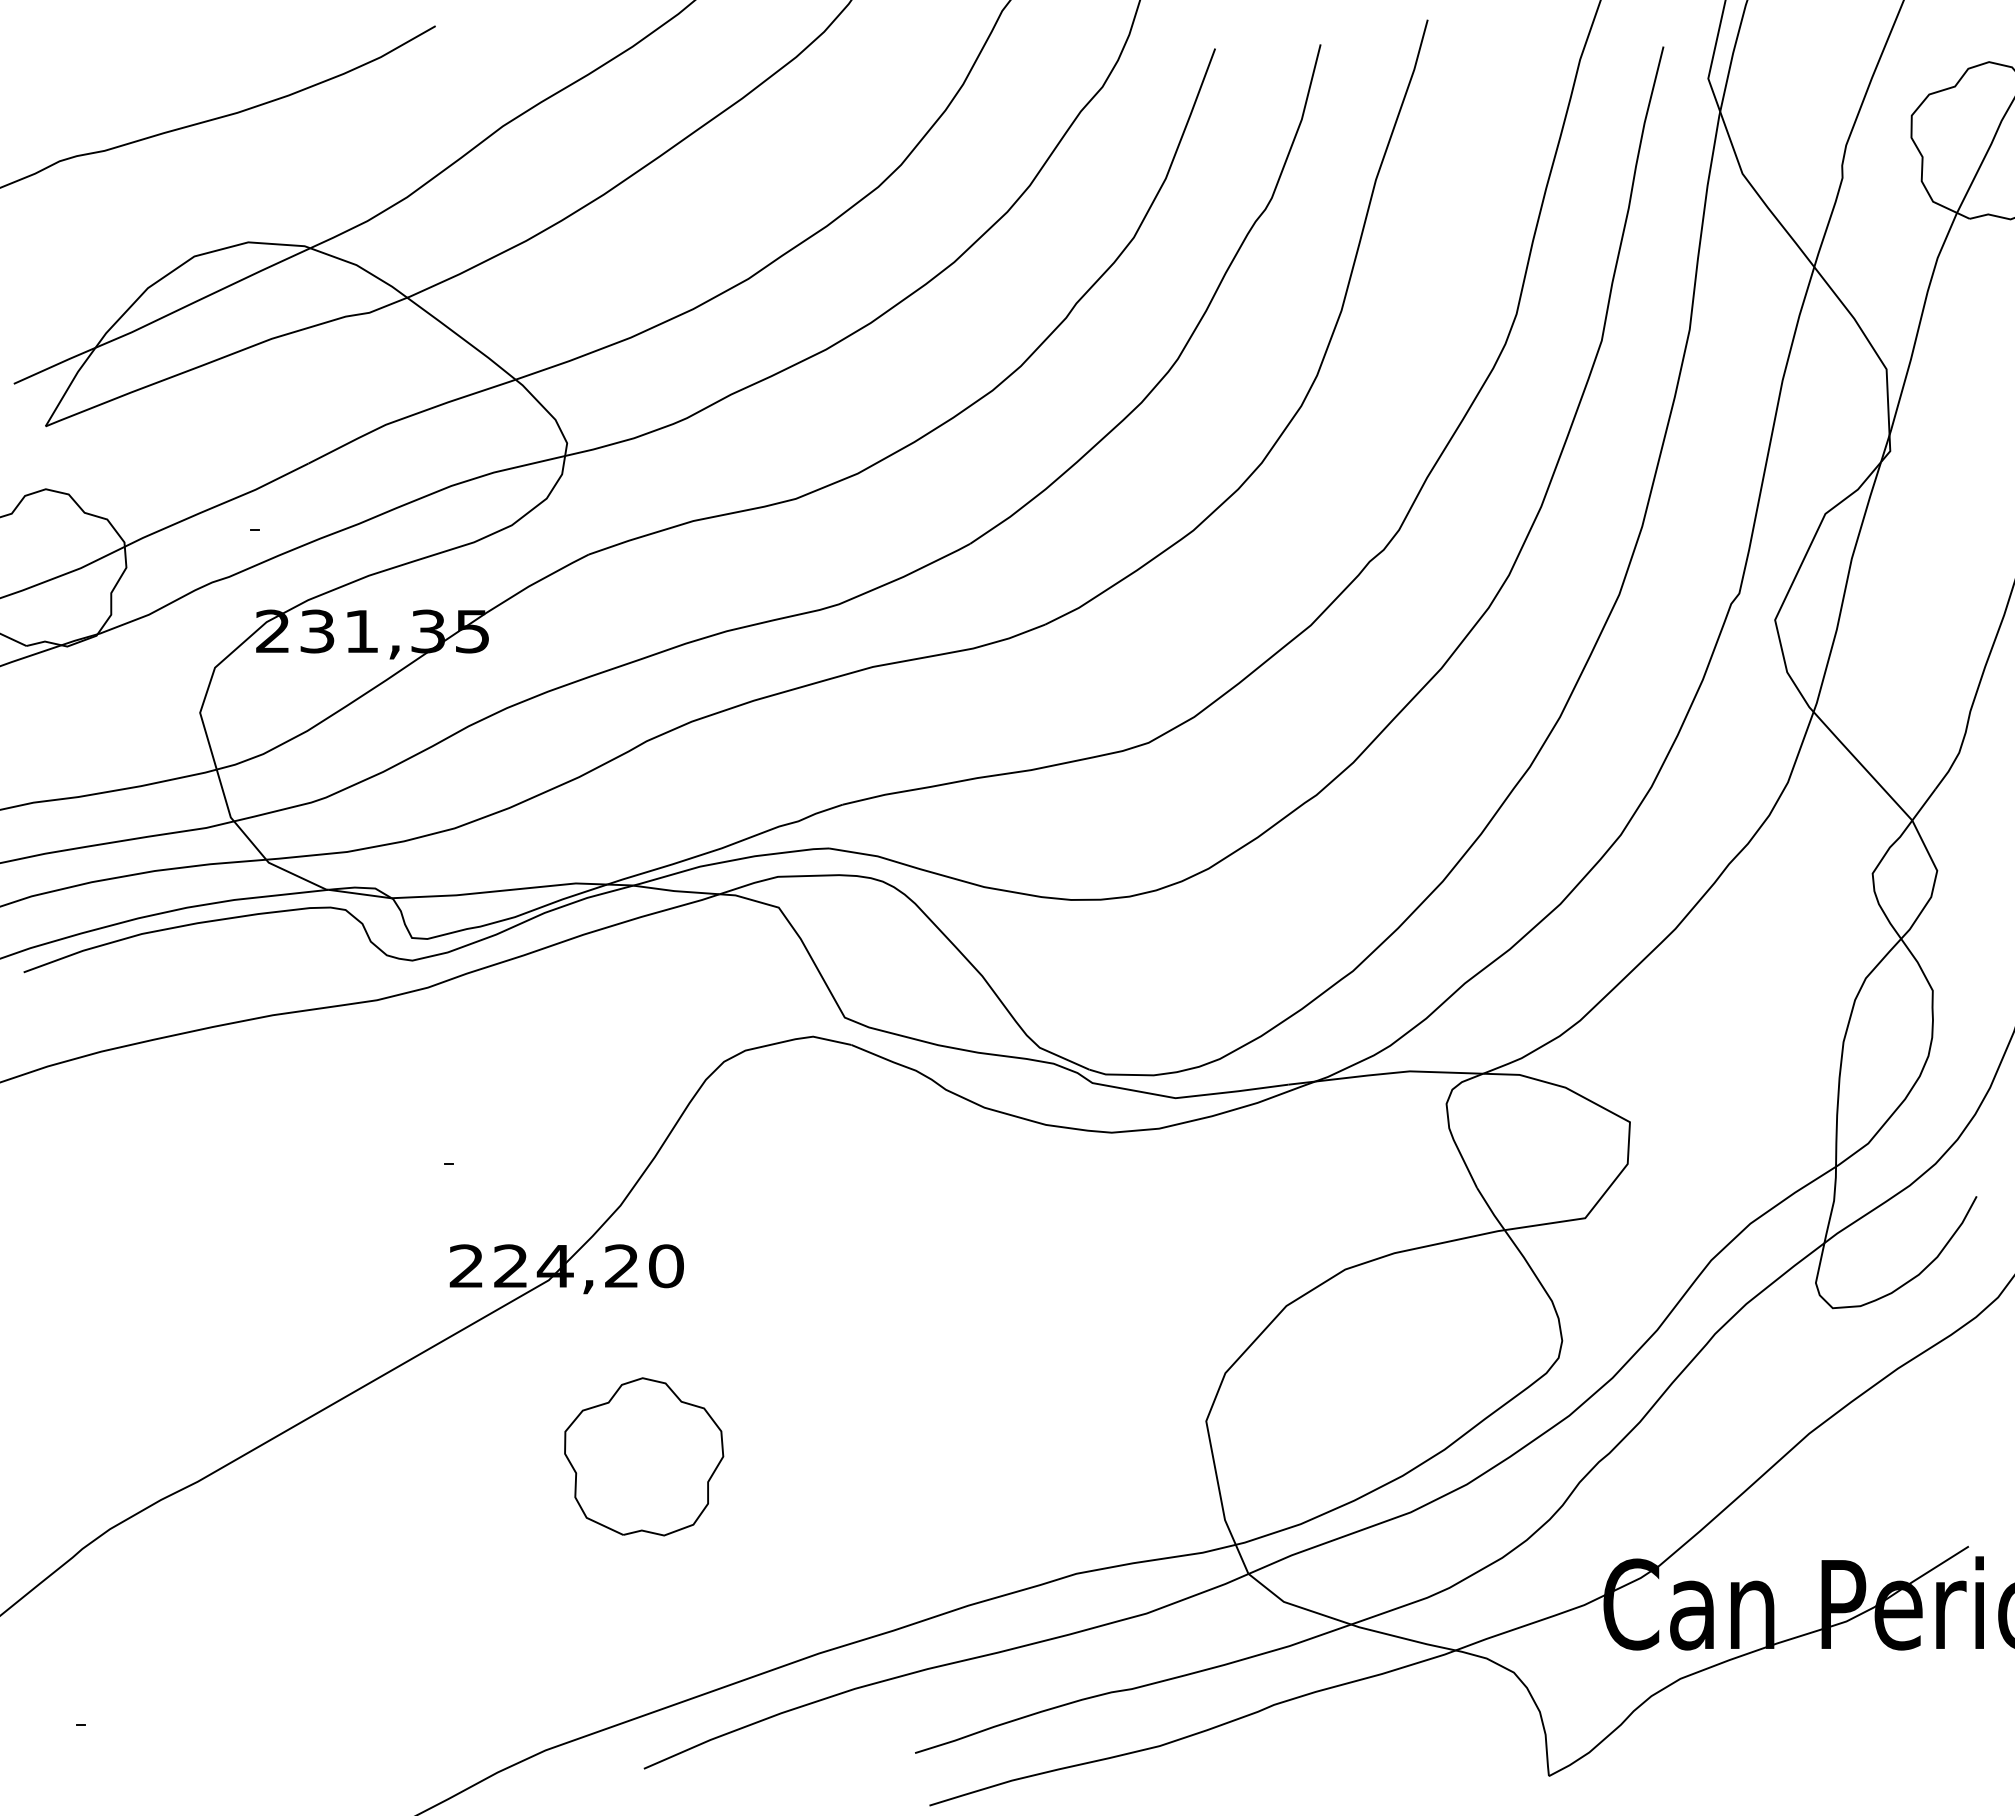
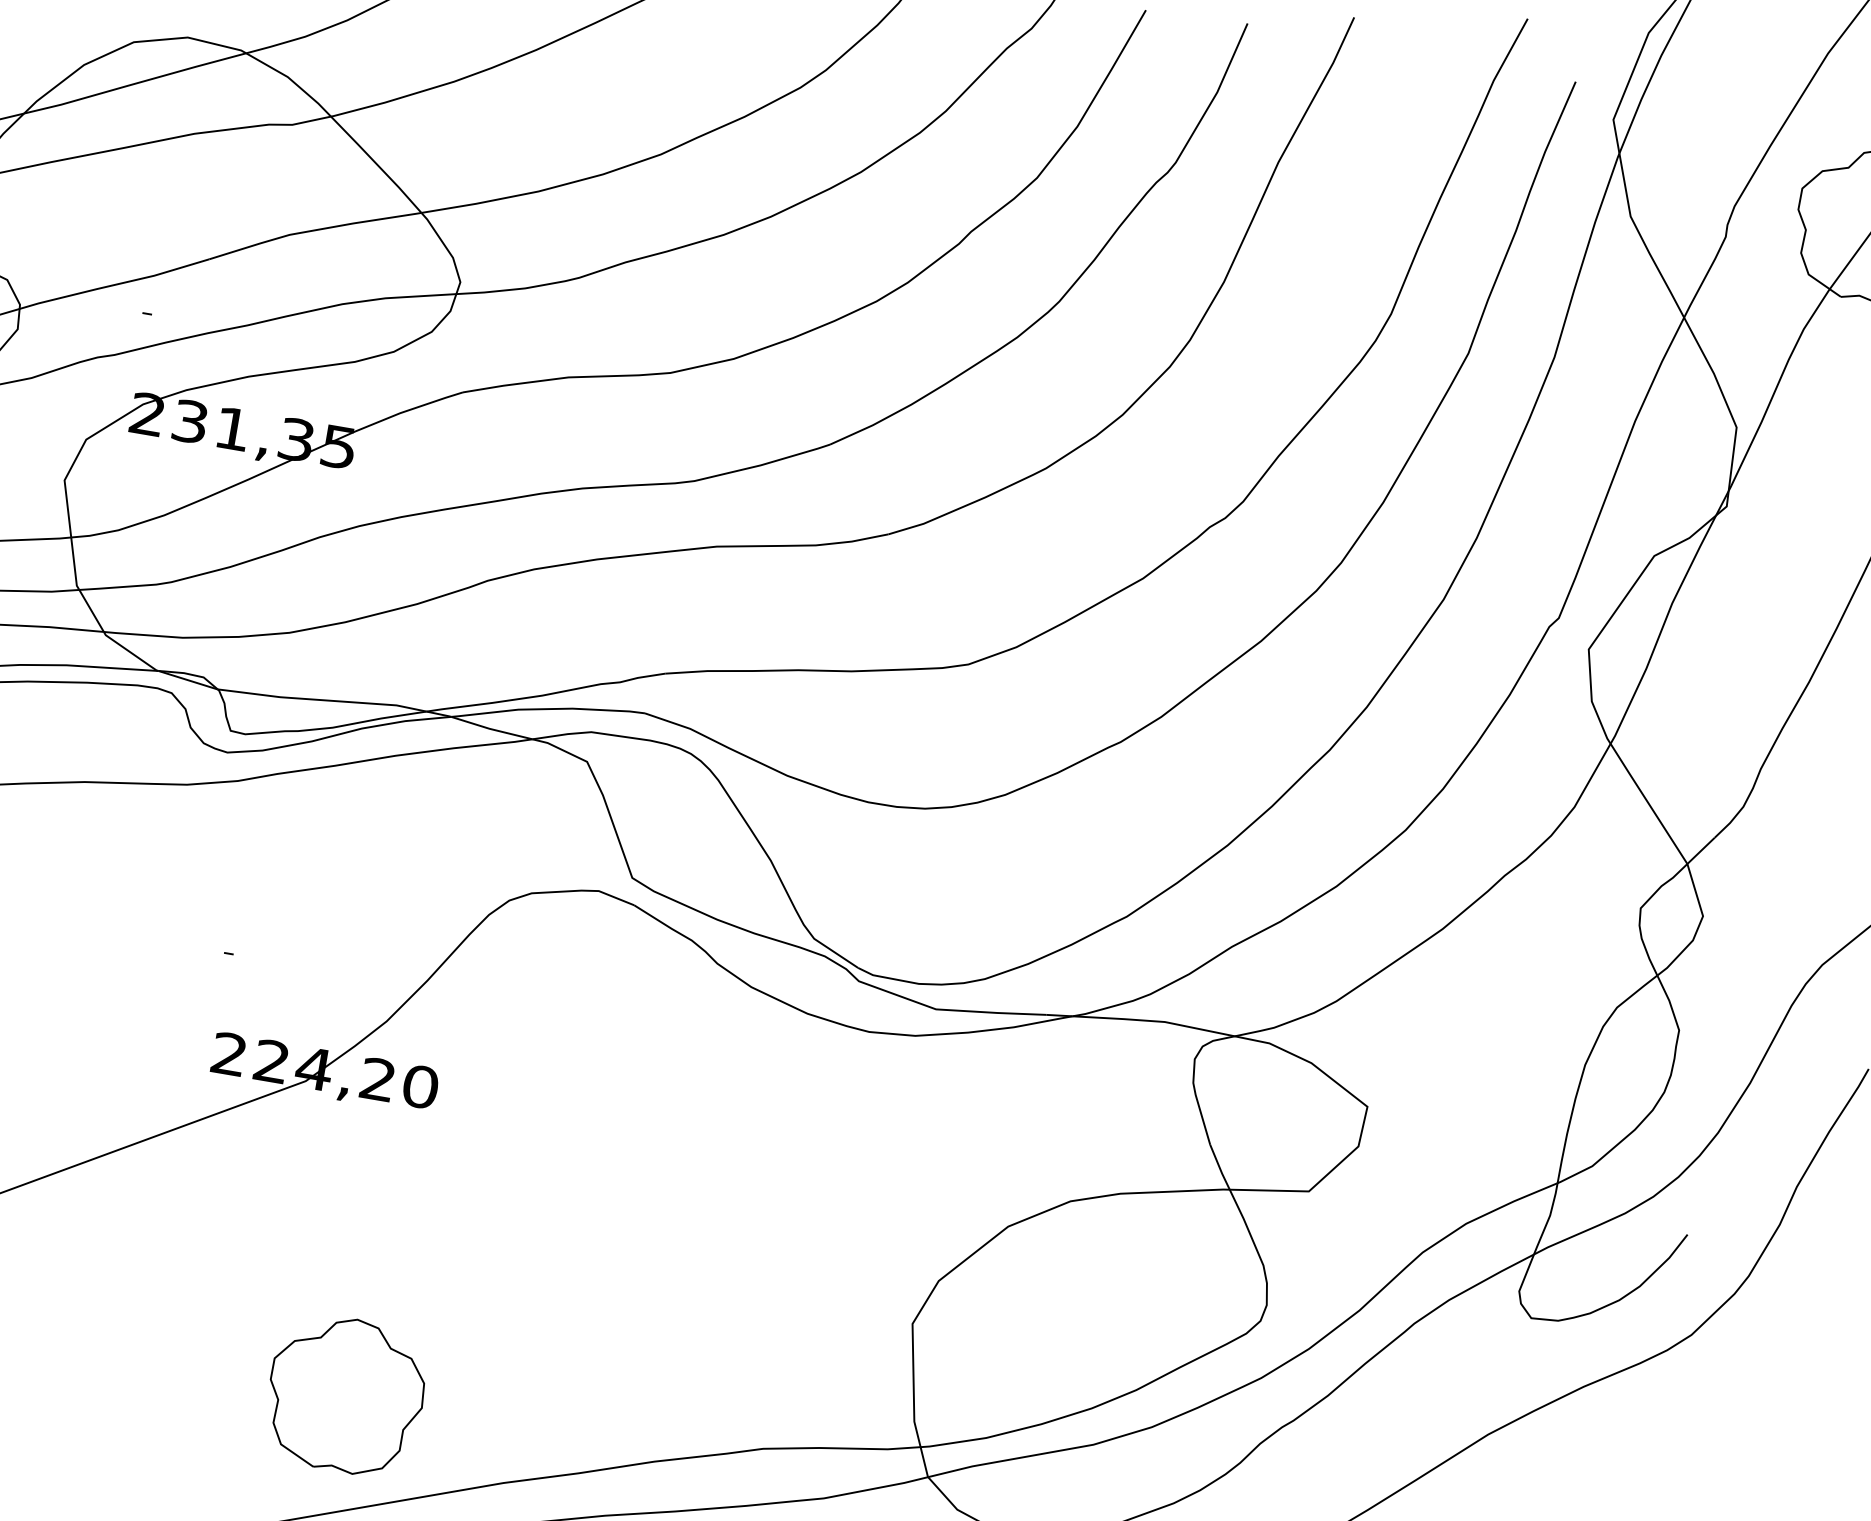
part: (644, 1456) -> (346, 1395), moved

